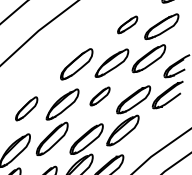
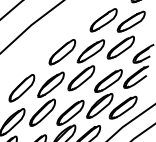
part: (127, 24) -> (103, 19), size x1.67
part: (99, 96) -> (80, 78), size x1.67
part: (26, 108) -> (21, 88), size x1.43
part: (151, 132) -> (122, 107), added

